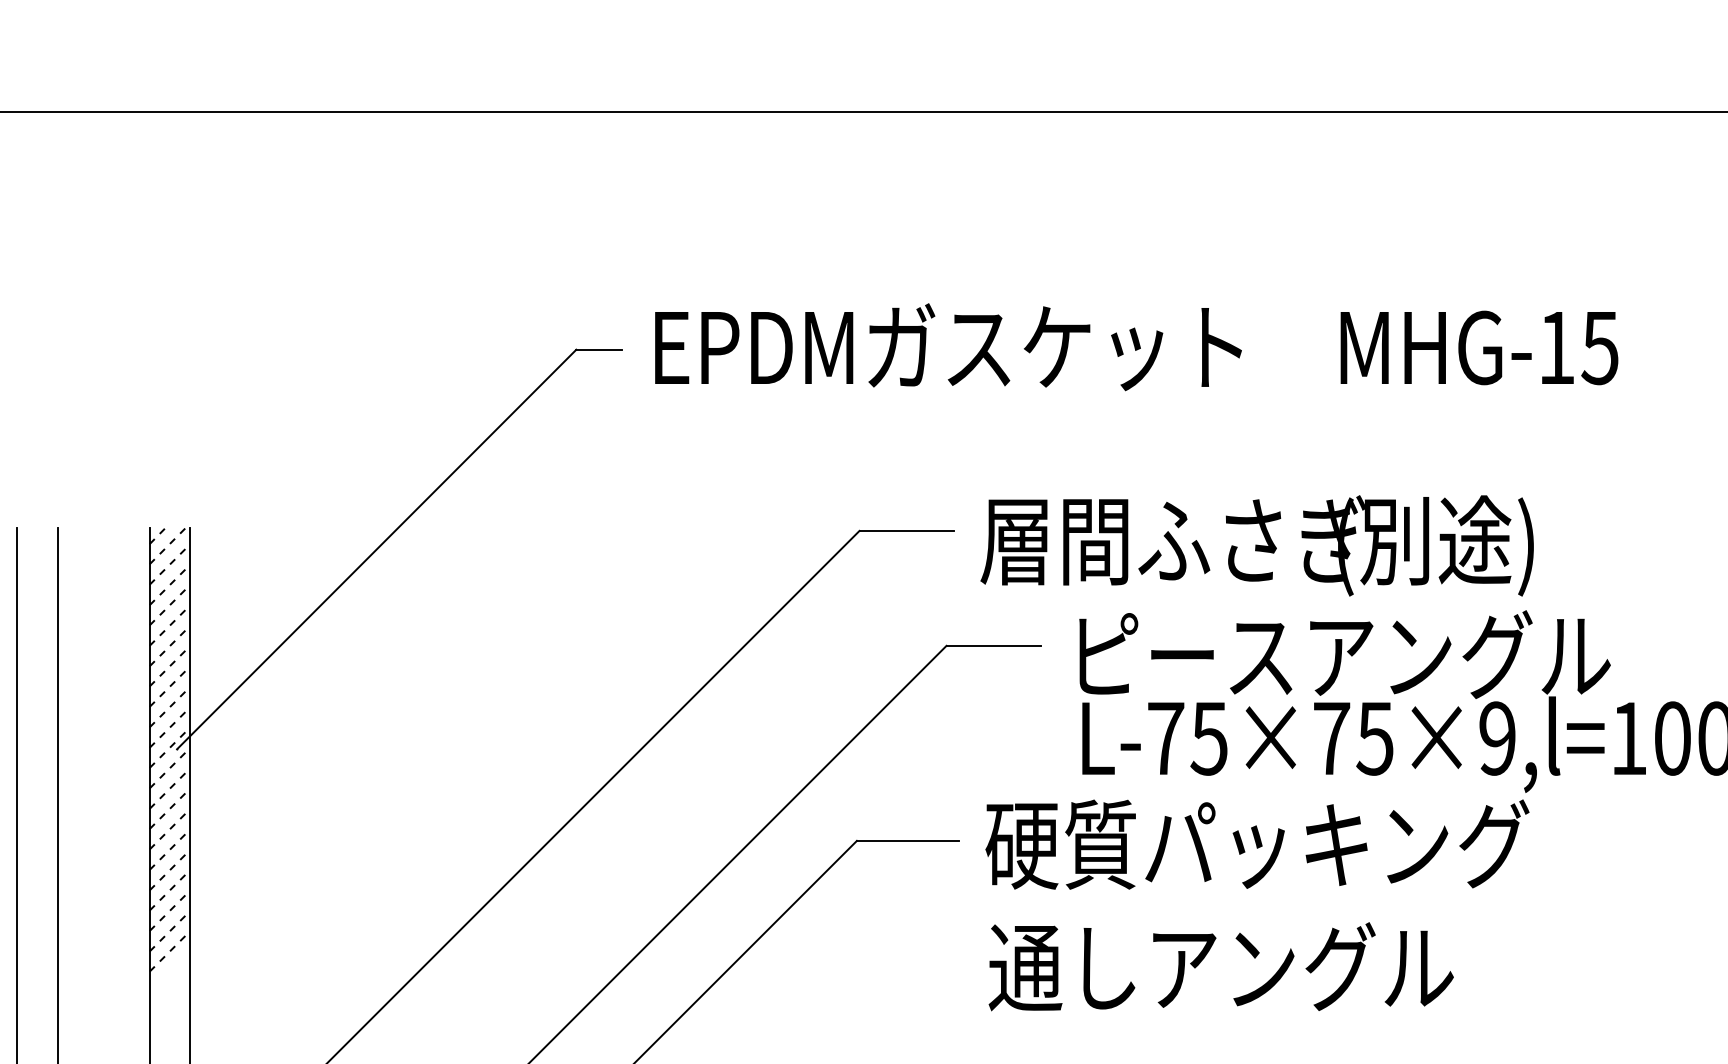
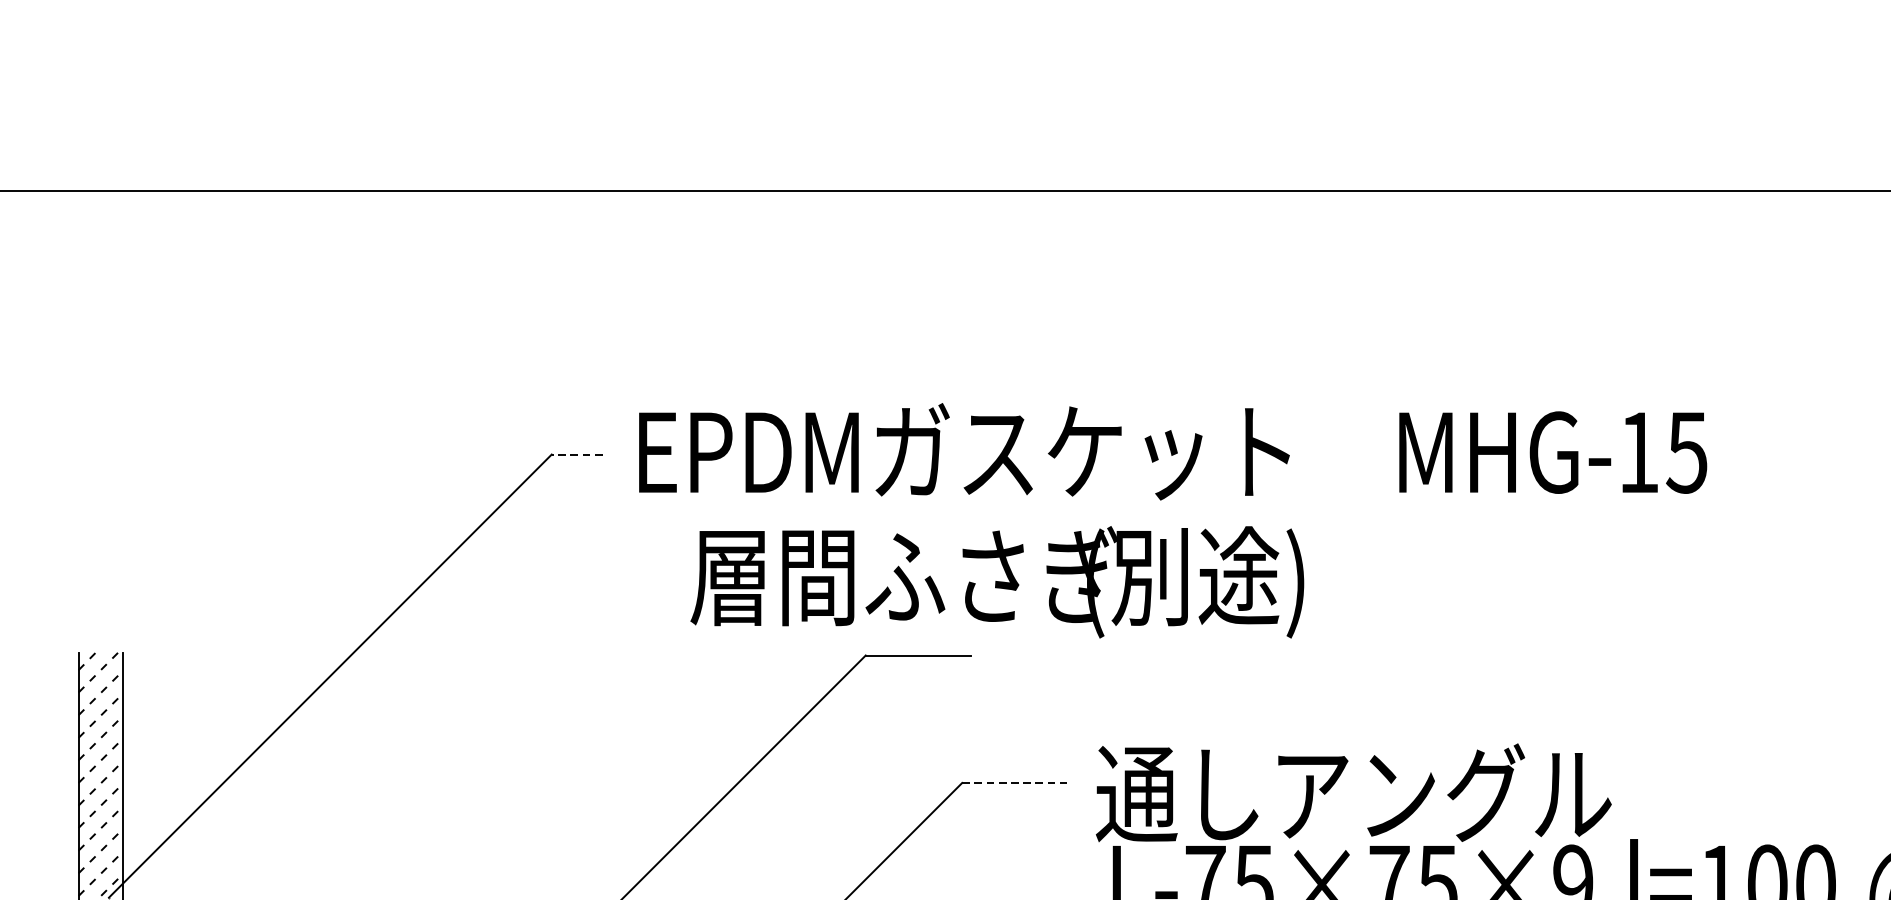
line: (599, 349) -> (577, 454), solid -> dashed
text: (1256, 545) -> (996, 581), moved
line: (994, 645) -> (1015, 782), solid -> dashed
text: (1338, 654) -> (1396, 792), ピースアングル -> 通しアングル

